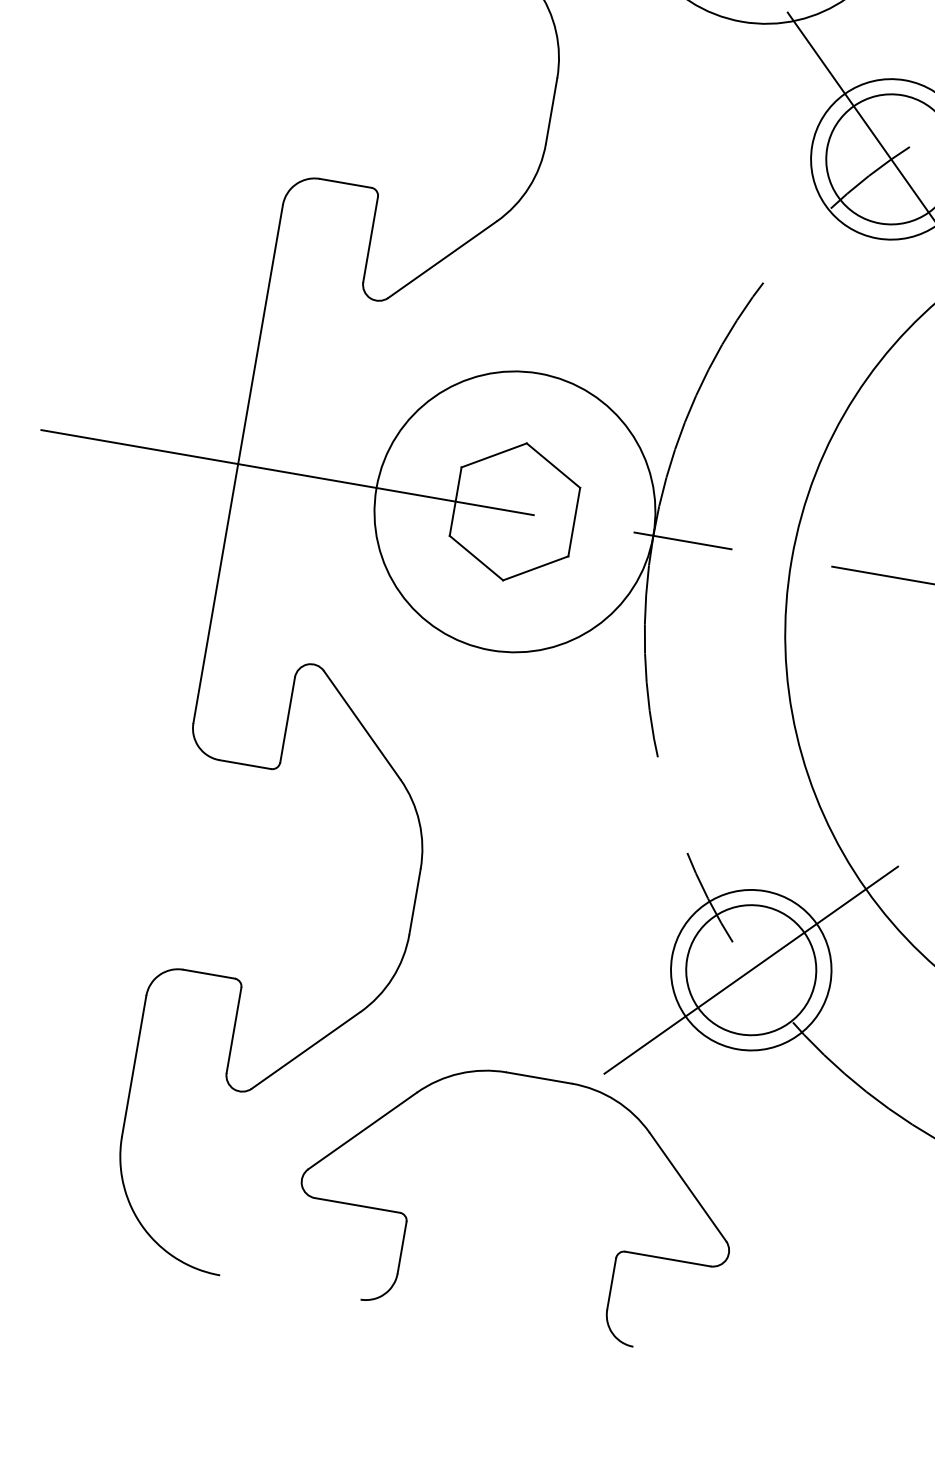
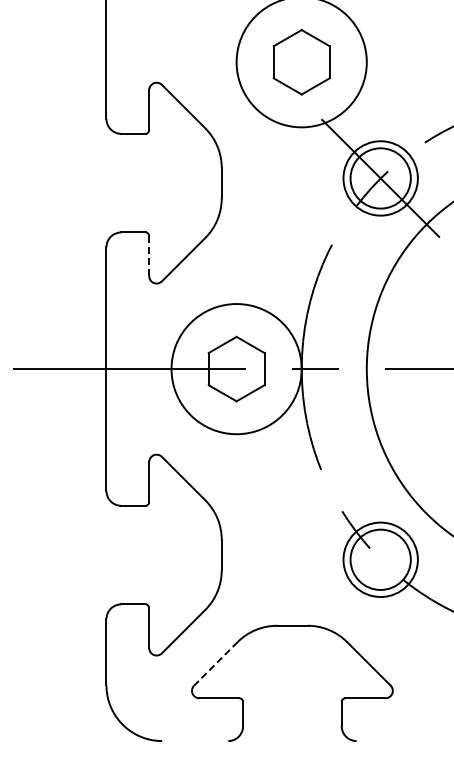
line: (371, 240) -> (149, 256), solid -> dashed
line: (750, 969) -> (380, 559), removed
line: (361, 1129) -> (215, 663), solid -> dashed

